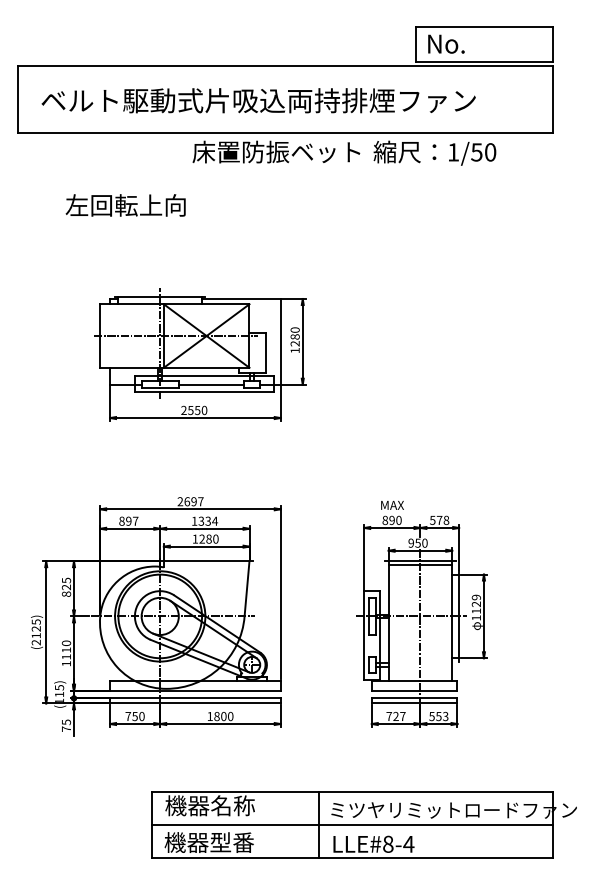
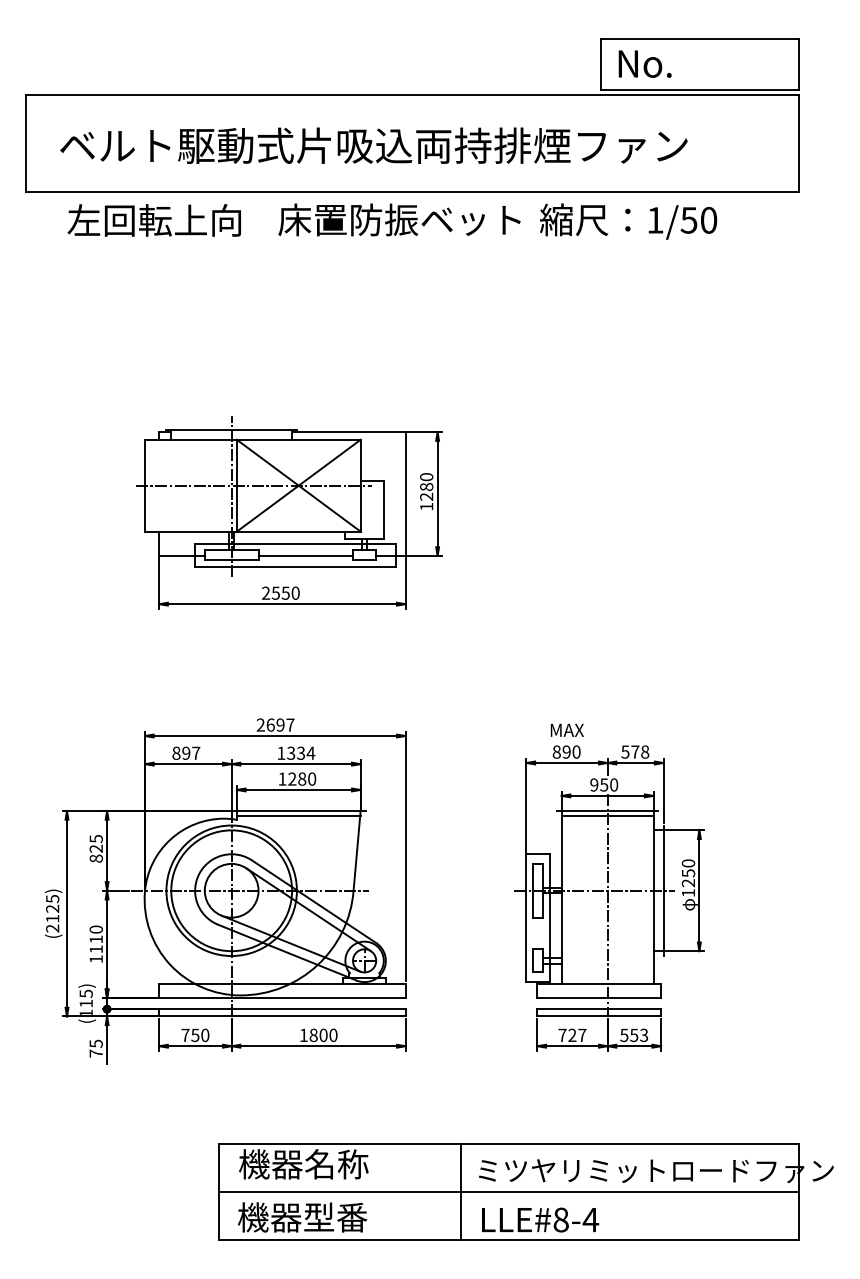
text: (125, 205) -> (154, 220), moved
line: (206, 564) -> (298, 815), added
text: (476, 603) -> (688, 872), 1129 -> 1250

